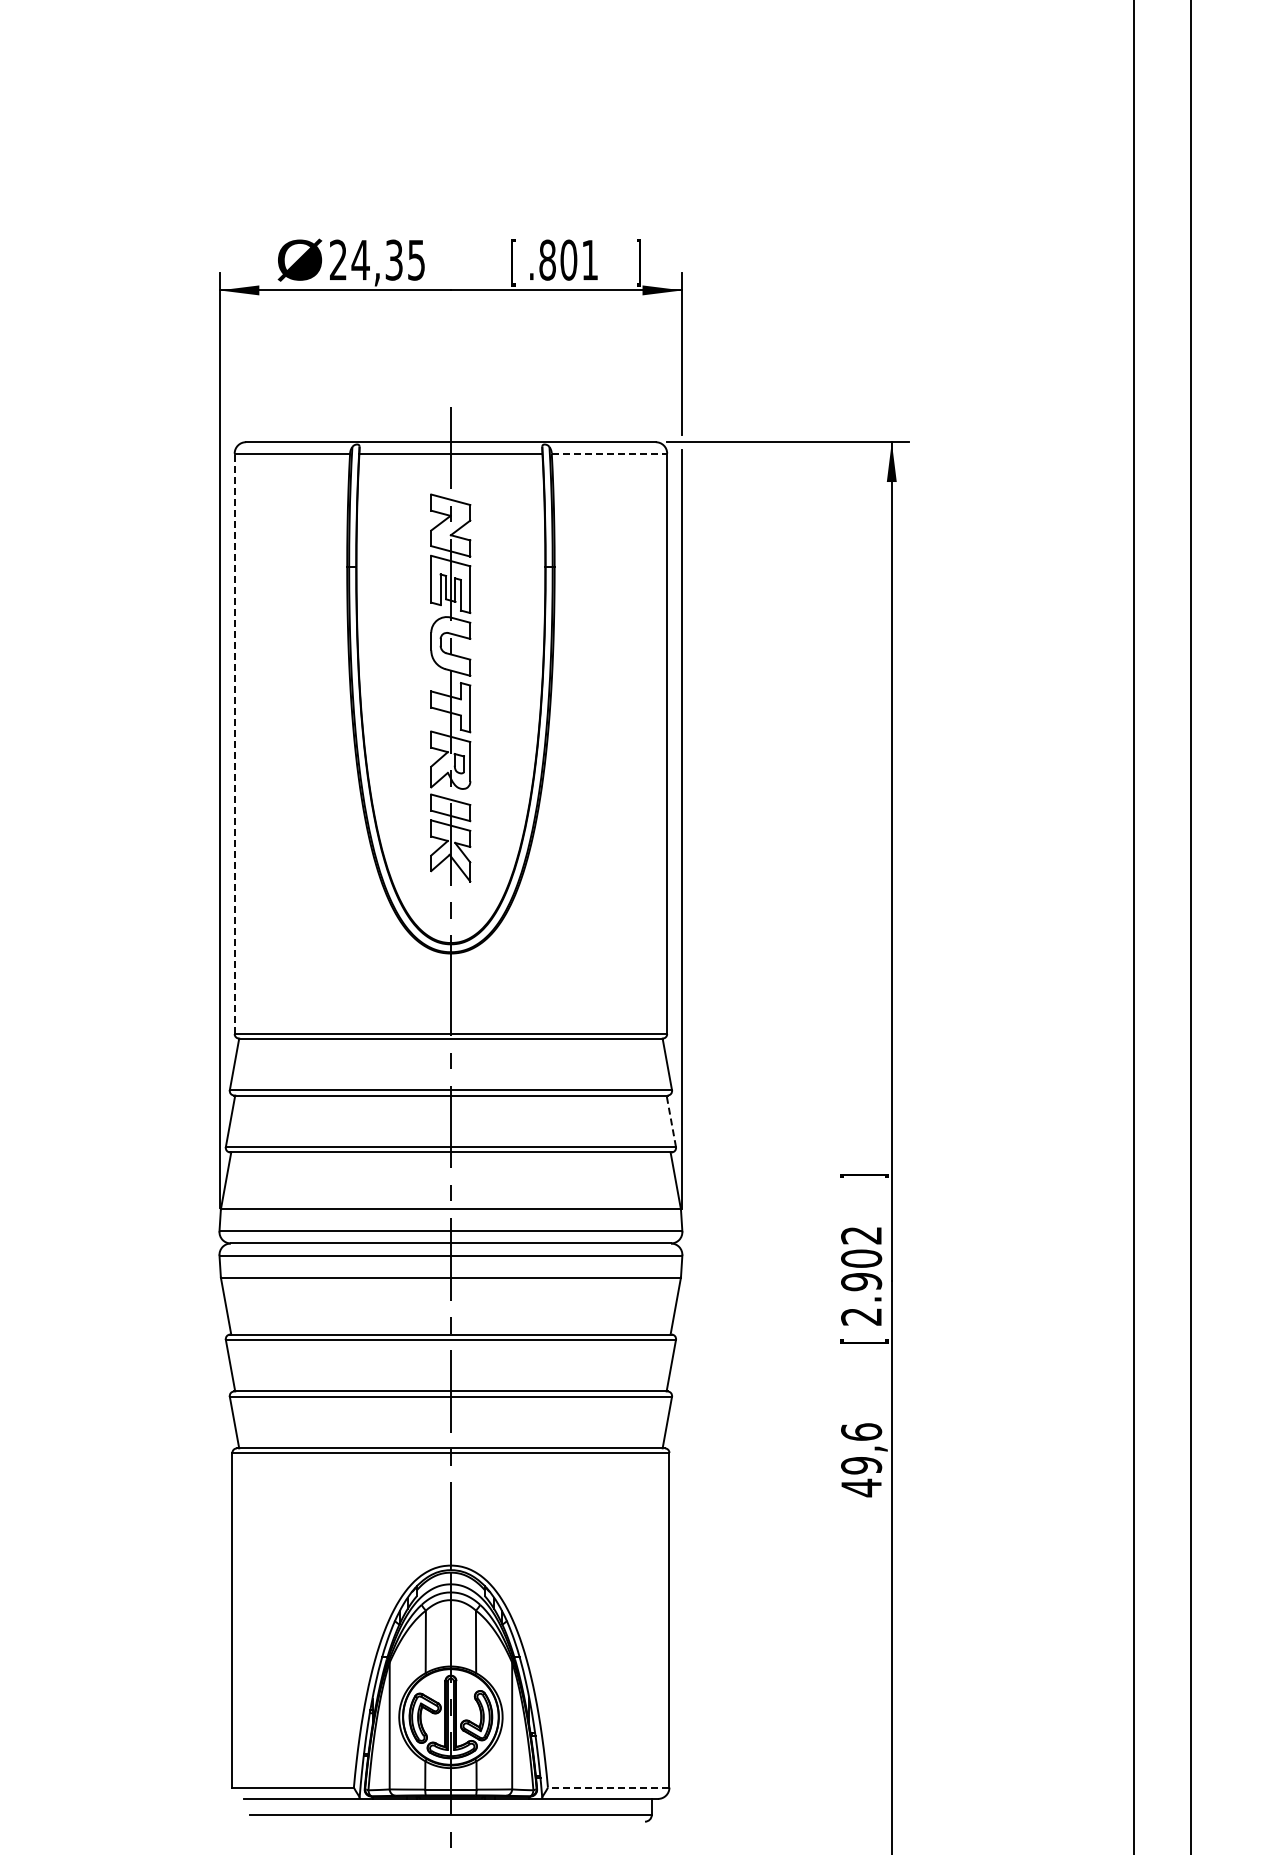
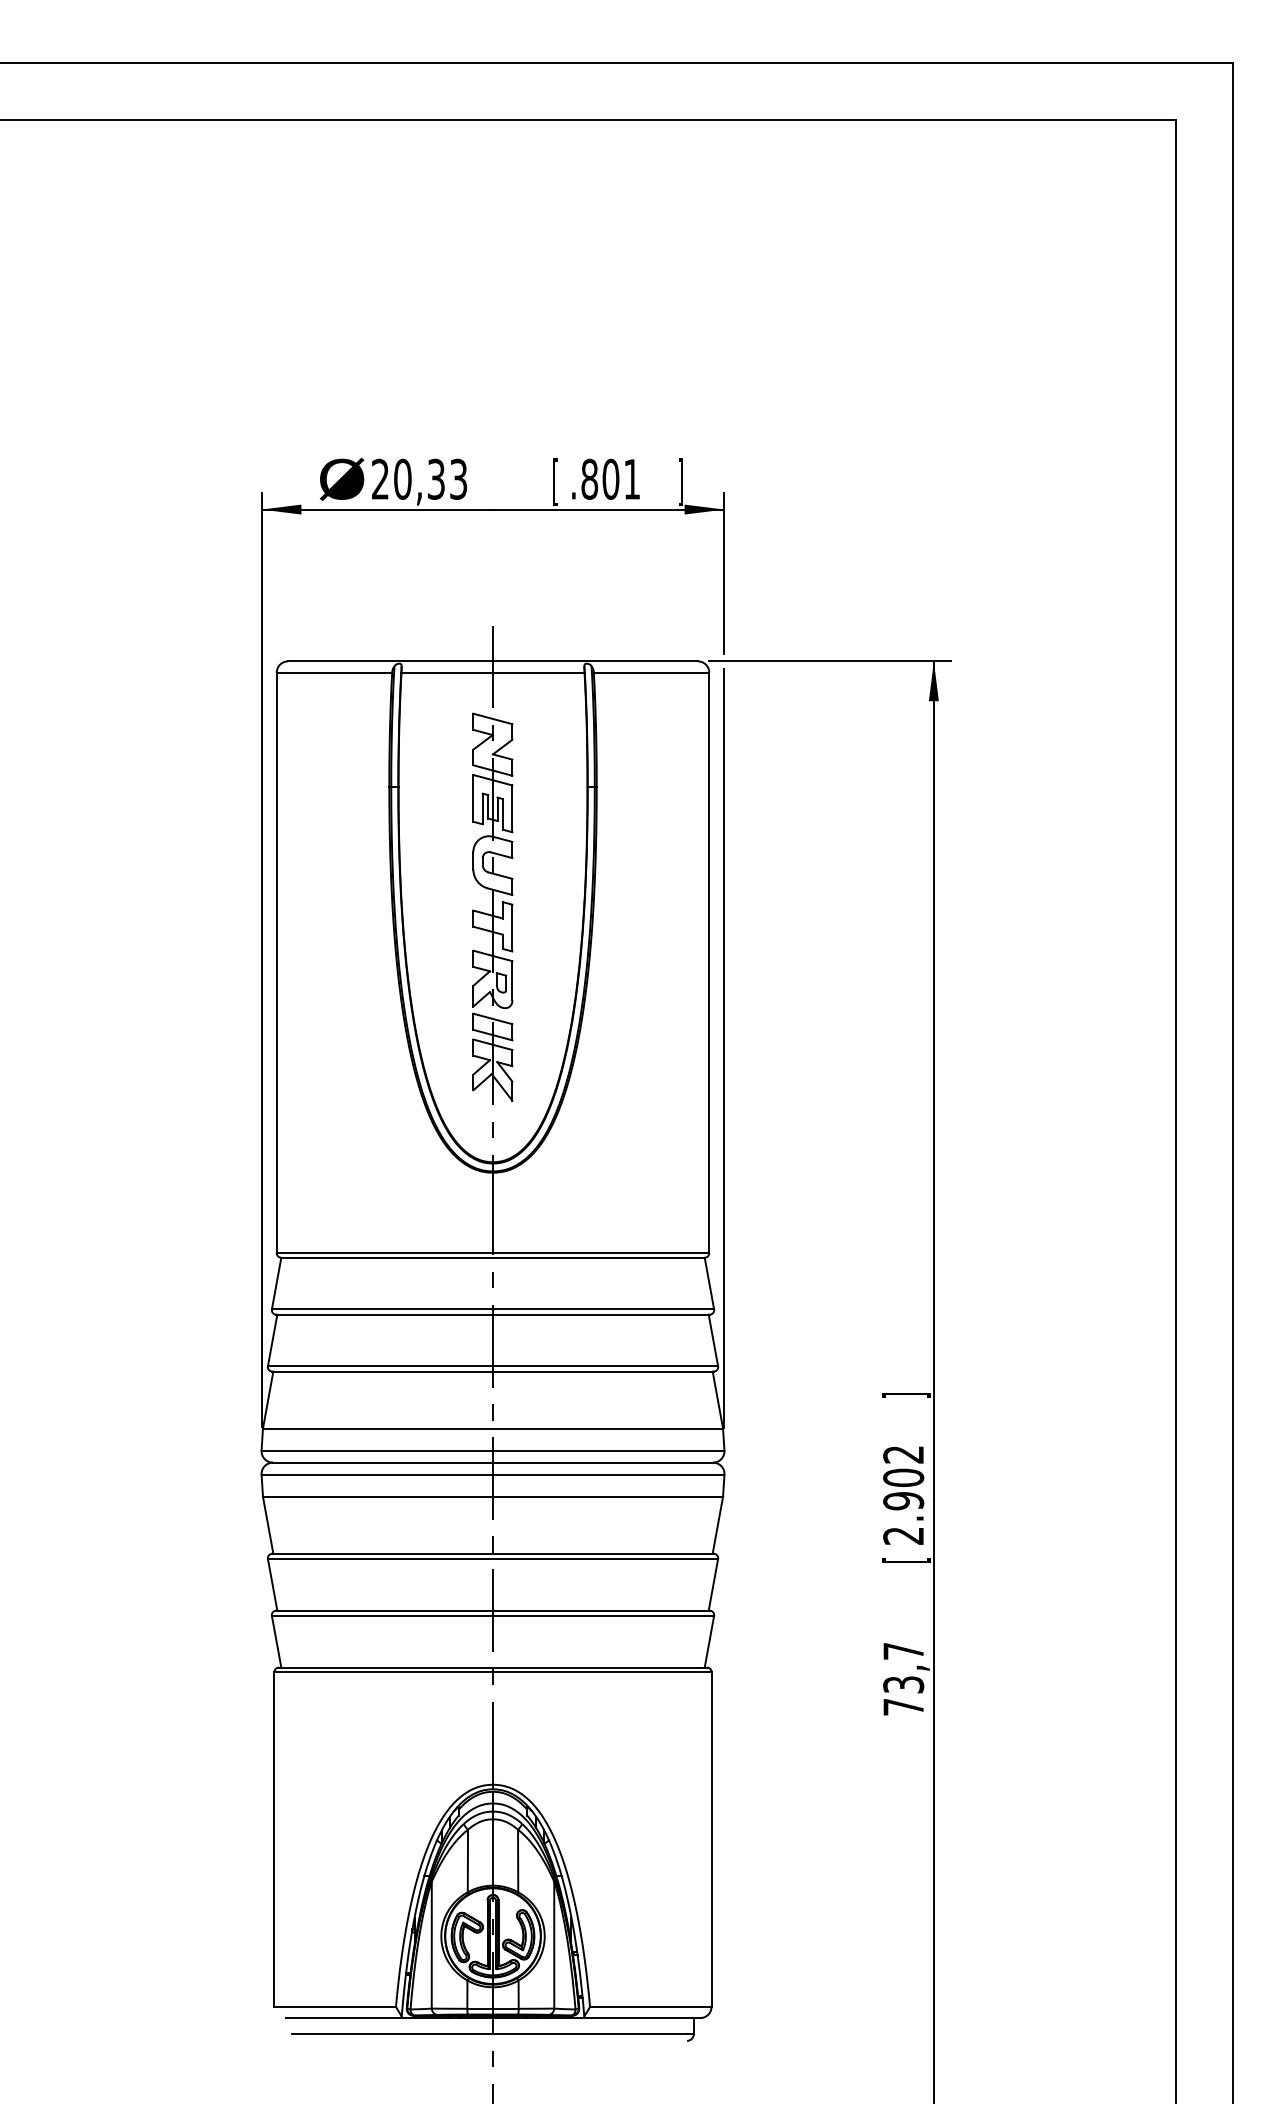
text: (388, 259) -> (430, 478), 24,35 -> 20,33
line: (609, 453) -> (651, 672), dashed -> solid
line: (234, 743) -> (276, 962), dashed -> solid
line: (671, 1120) -> (713, 1339), dashed -> solid
text: (861, 1460) -> (903, 1679), 49,6 -> 73,7
line: (608, 1787) -> (650, 2006), dashed -> solid

